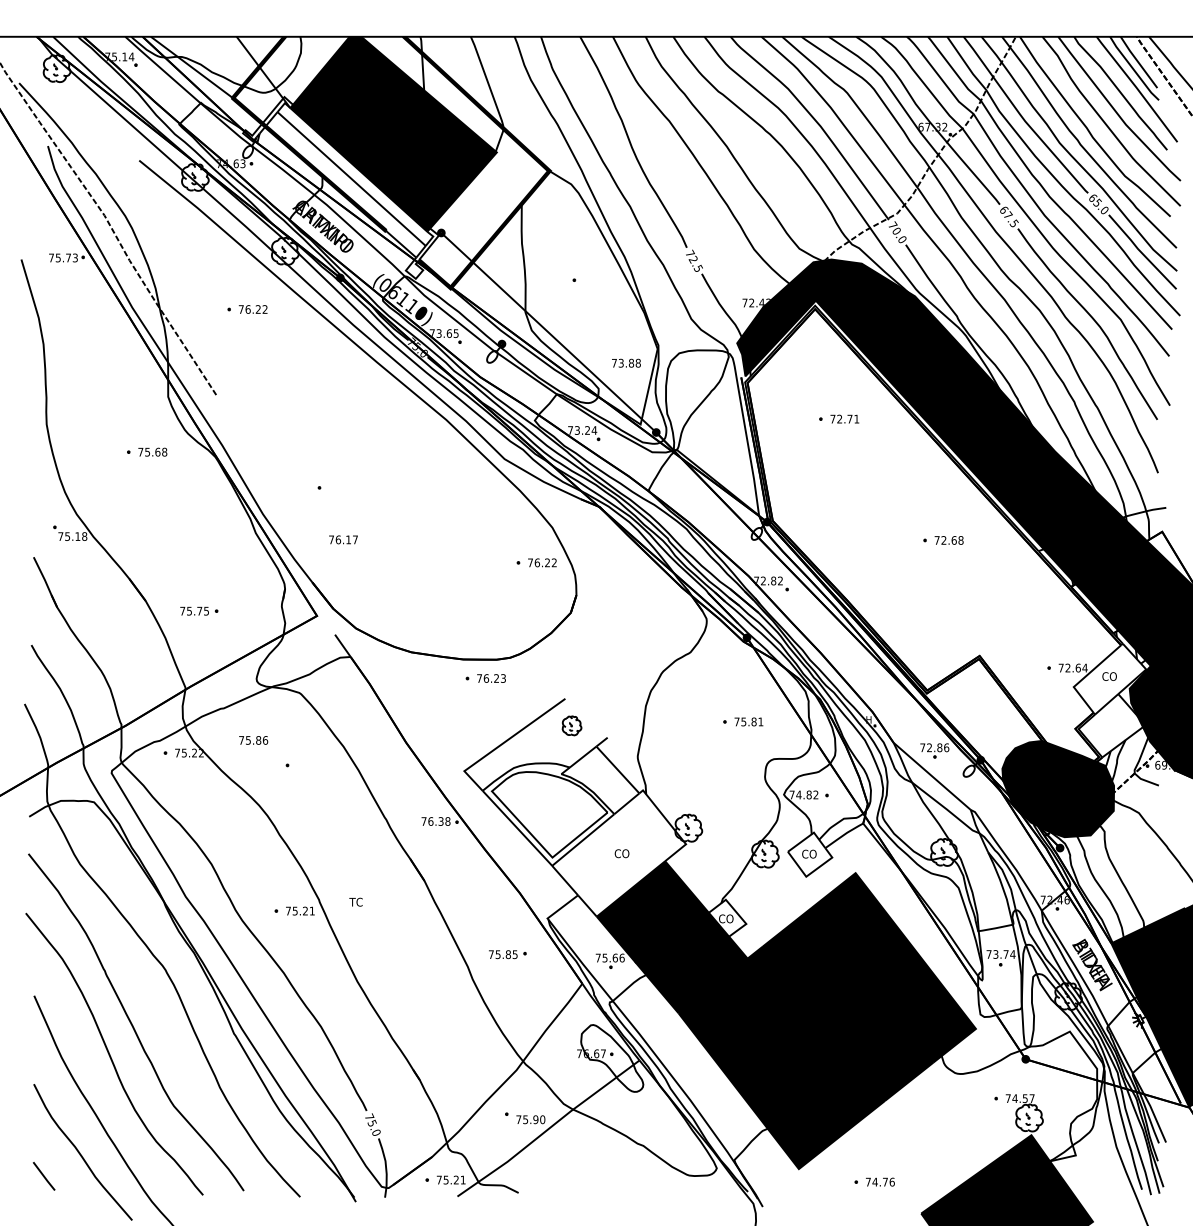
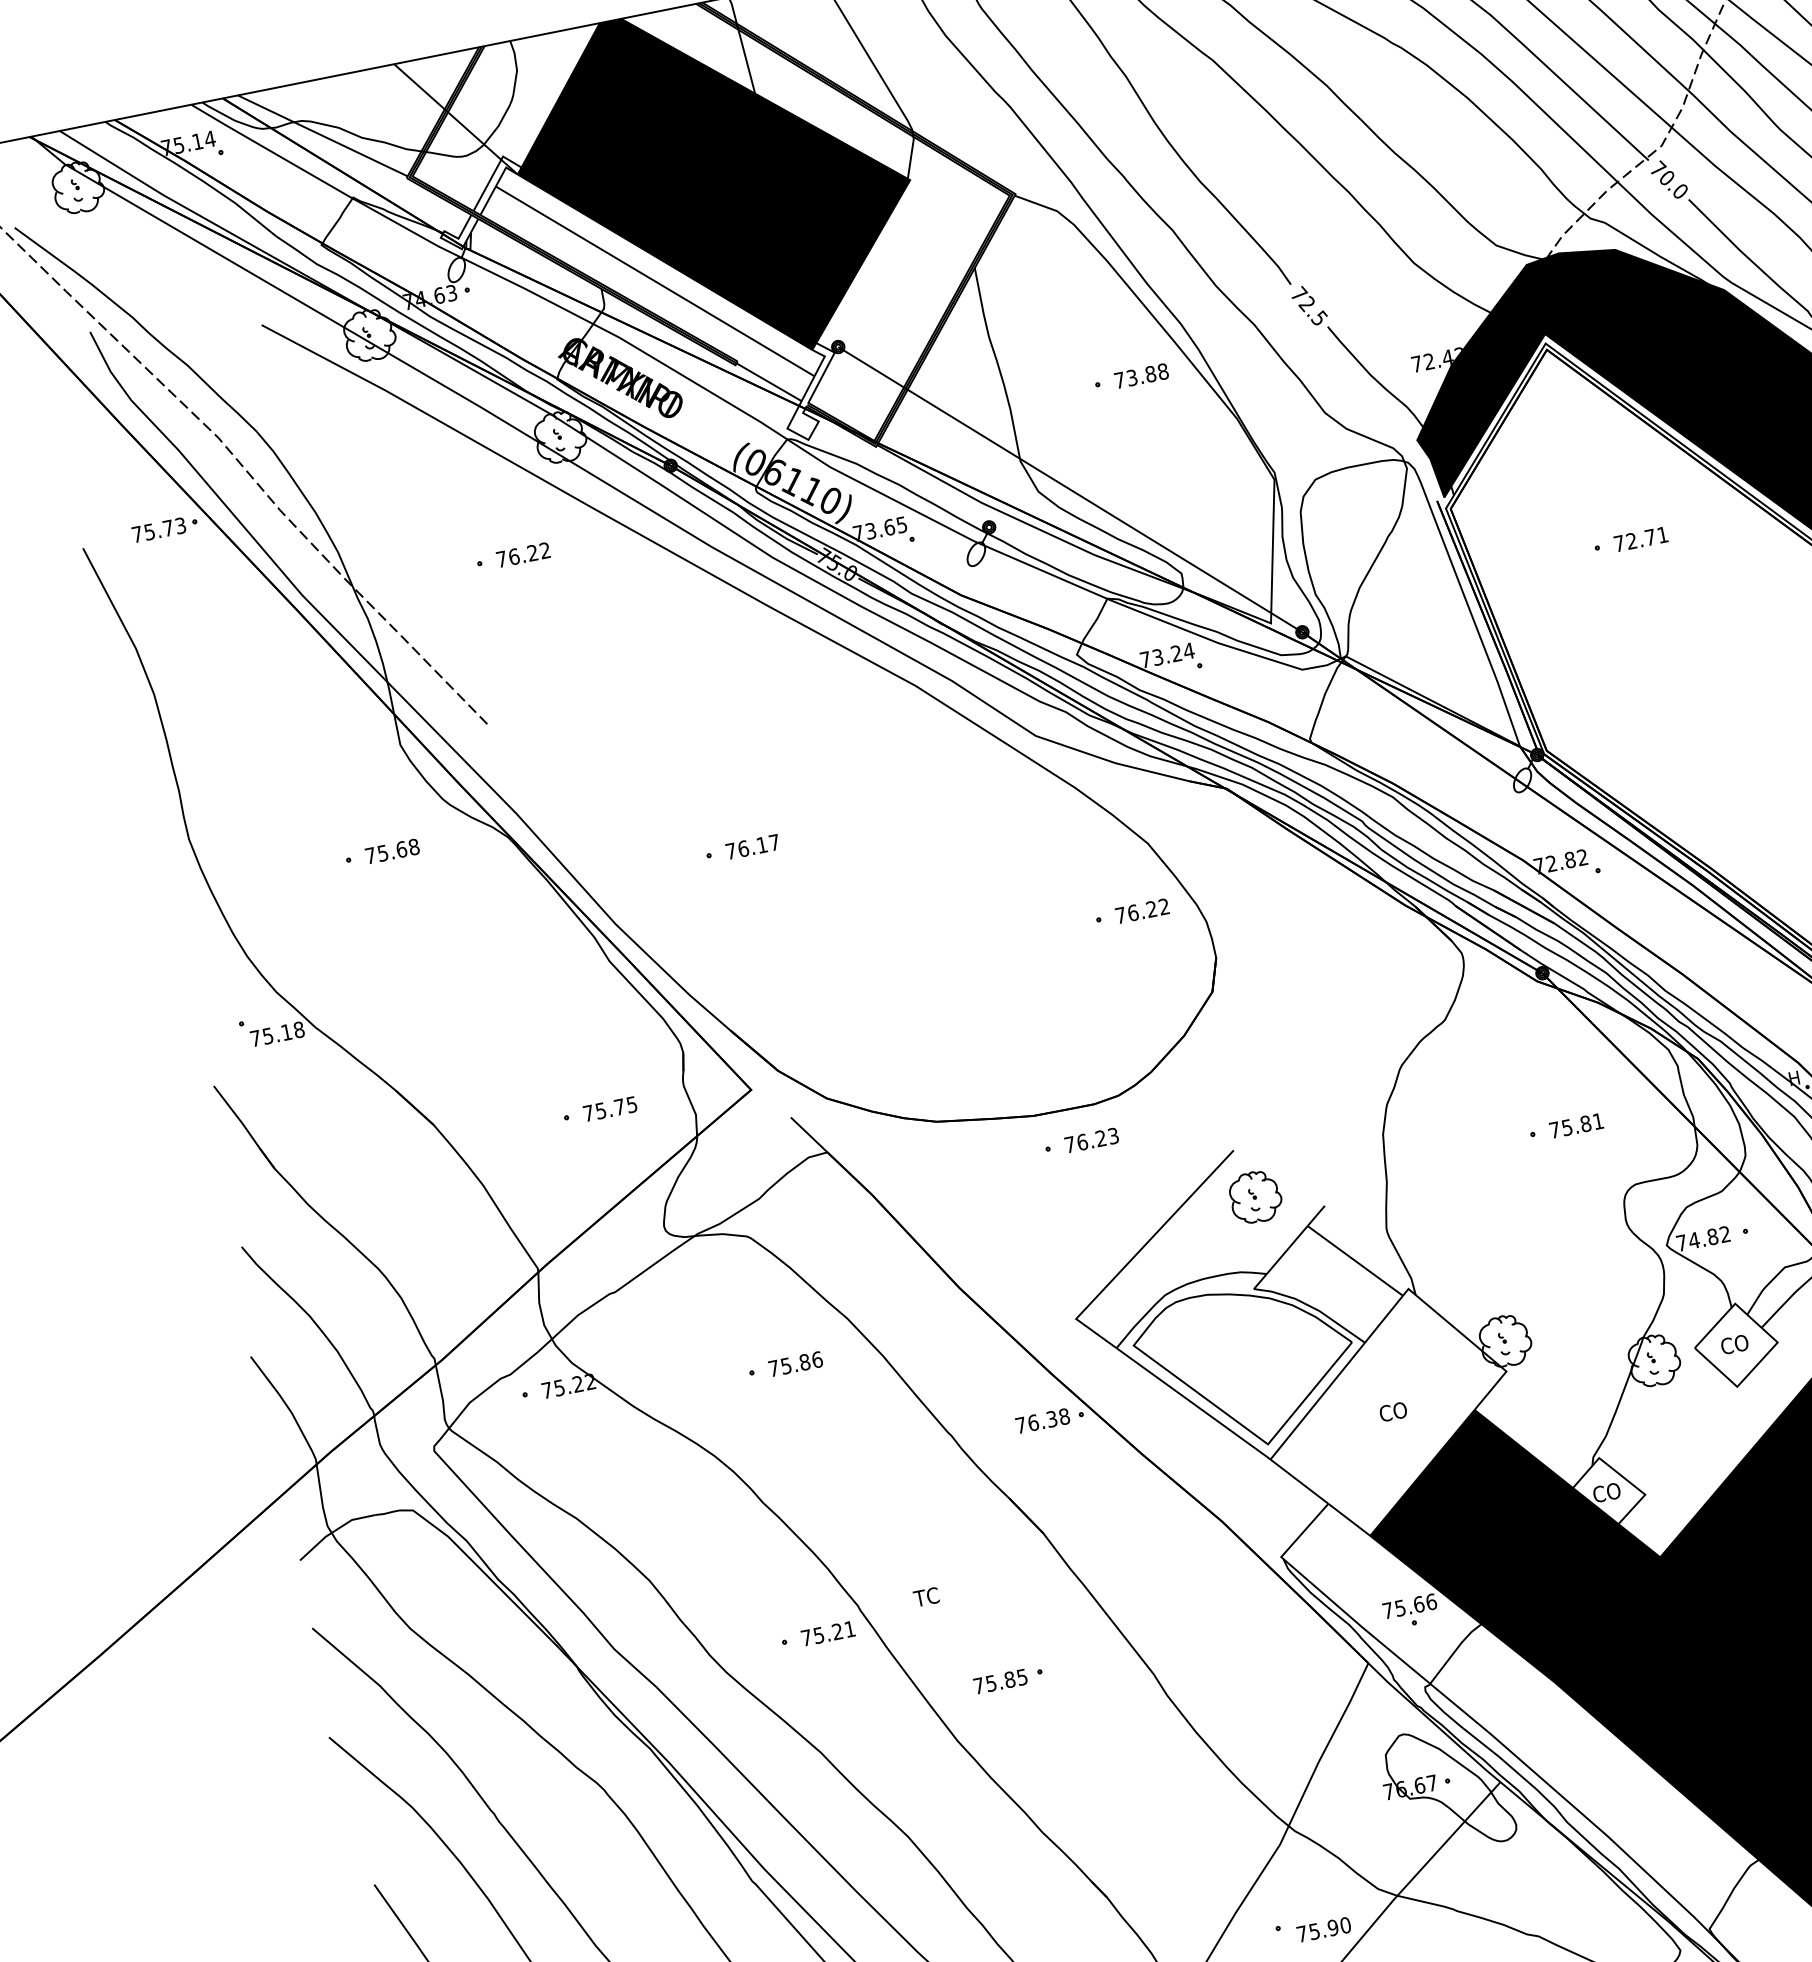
text: (626, 362) -> (1141, 374), moved
text: (343, 539) -> (752, 846), moved
text: (194, 610) -> (609, 1107), moved
part: (571, 725) -> (1254, 1196), size x1.43
text: (253, 740) -> (795, 1364), moved
part: (507, 954) -> (1008, 1679), moved

